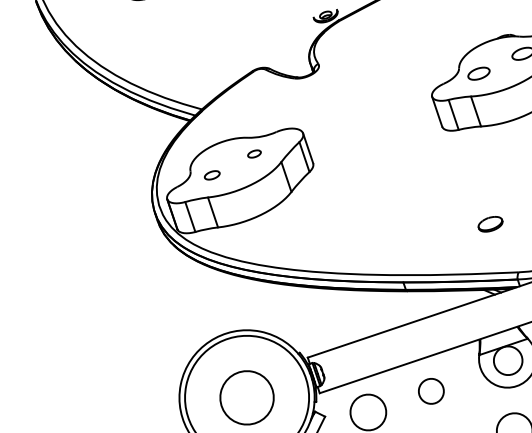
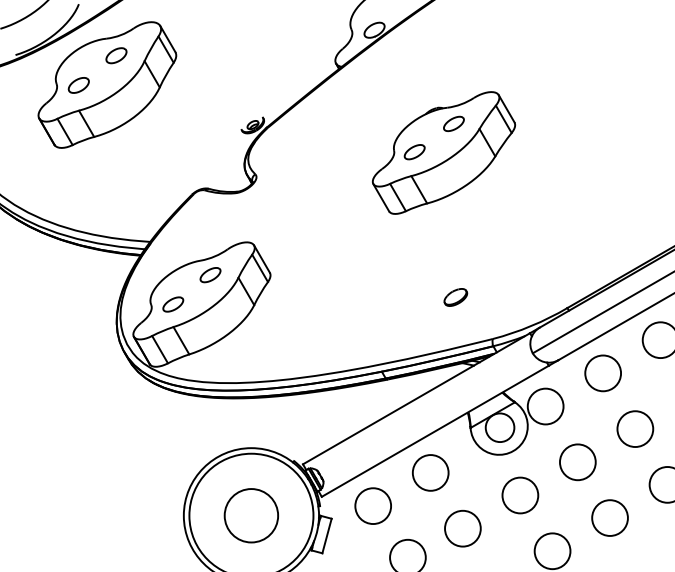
part: (254, 154) -> (210, 275), size x1.67
part: (212, 175) -> (173, 304), size x1.43
circle: (431, 390) -> (430, 472), size x1.43

